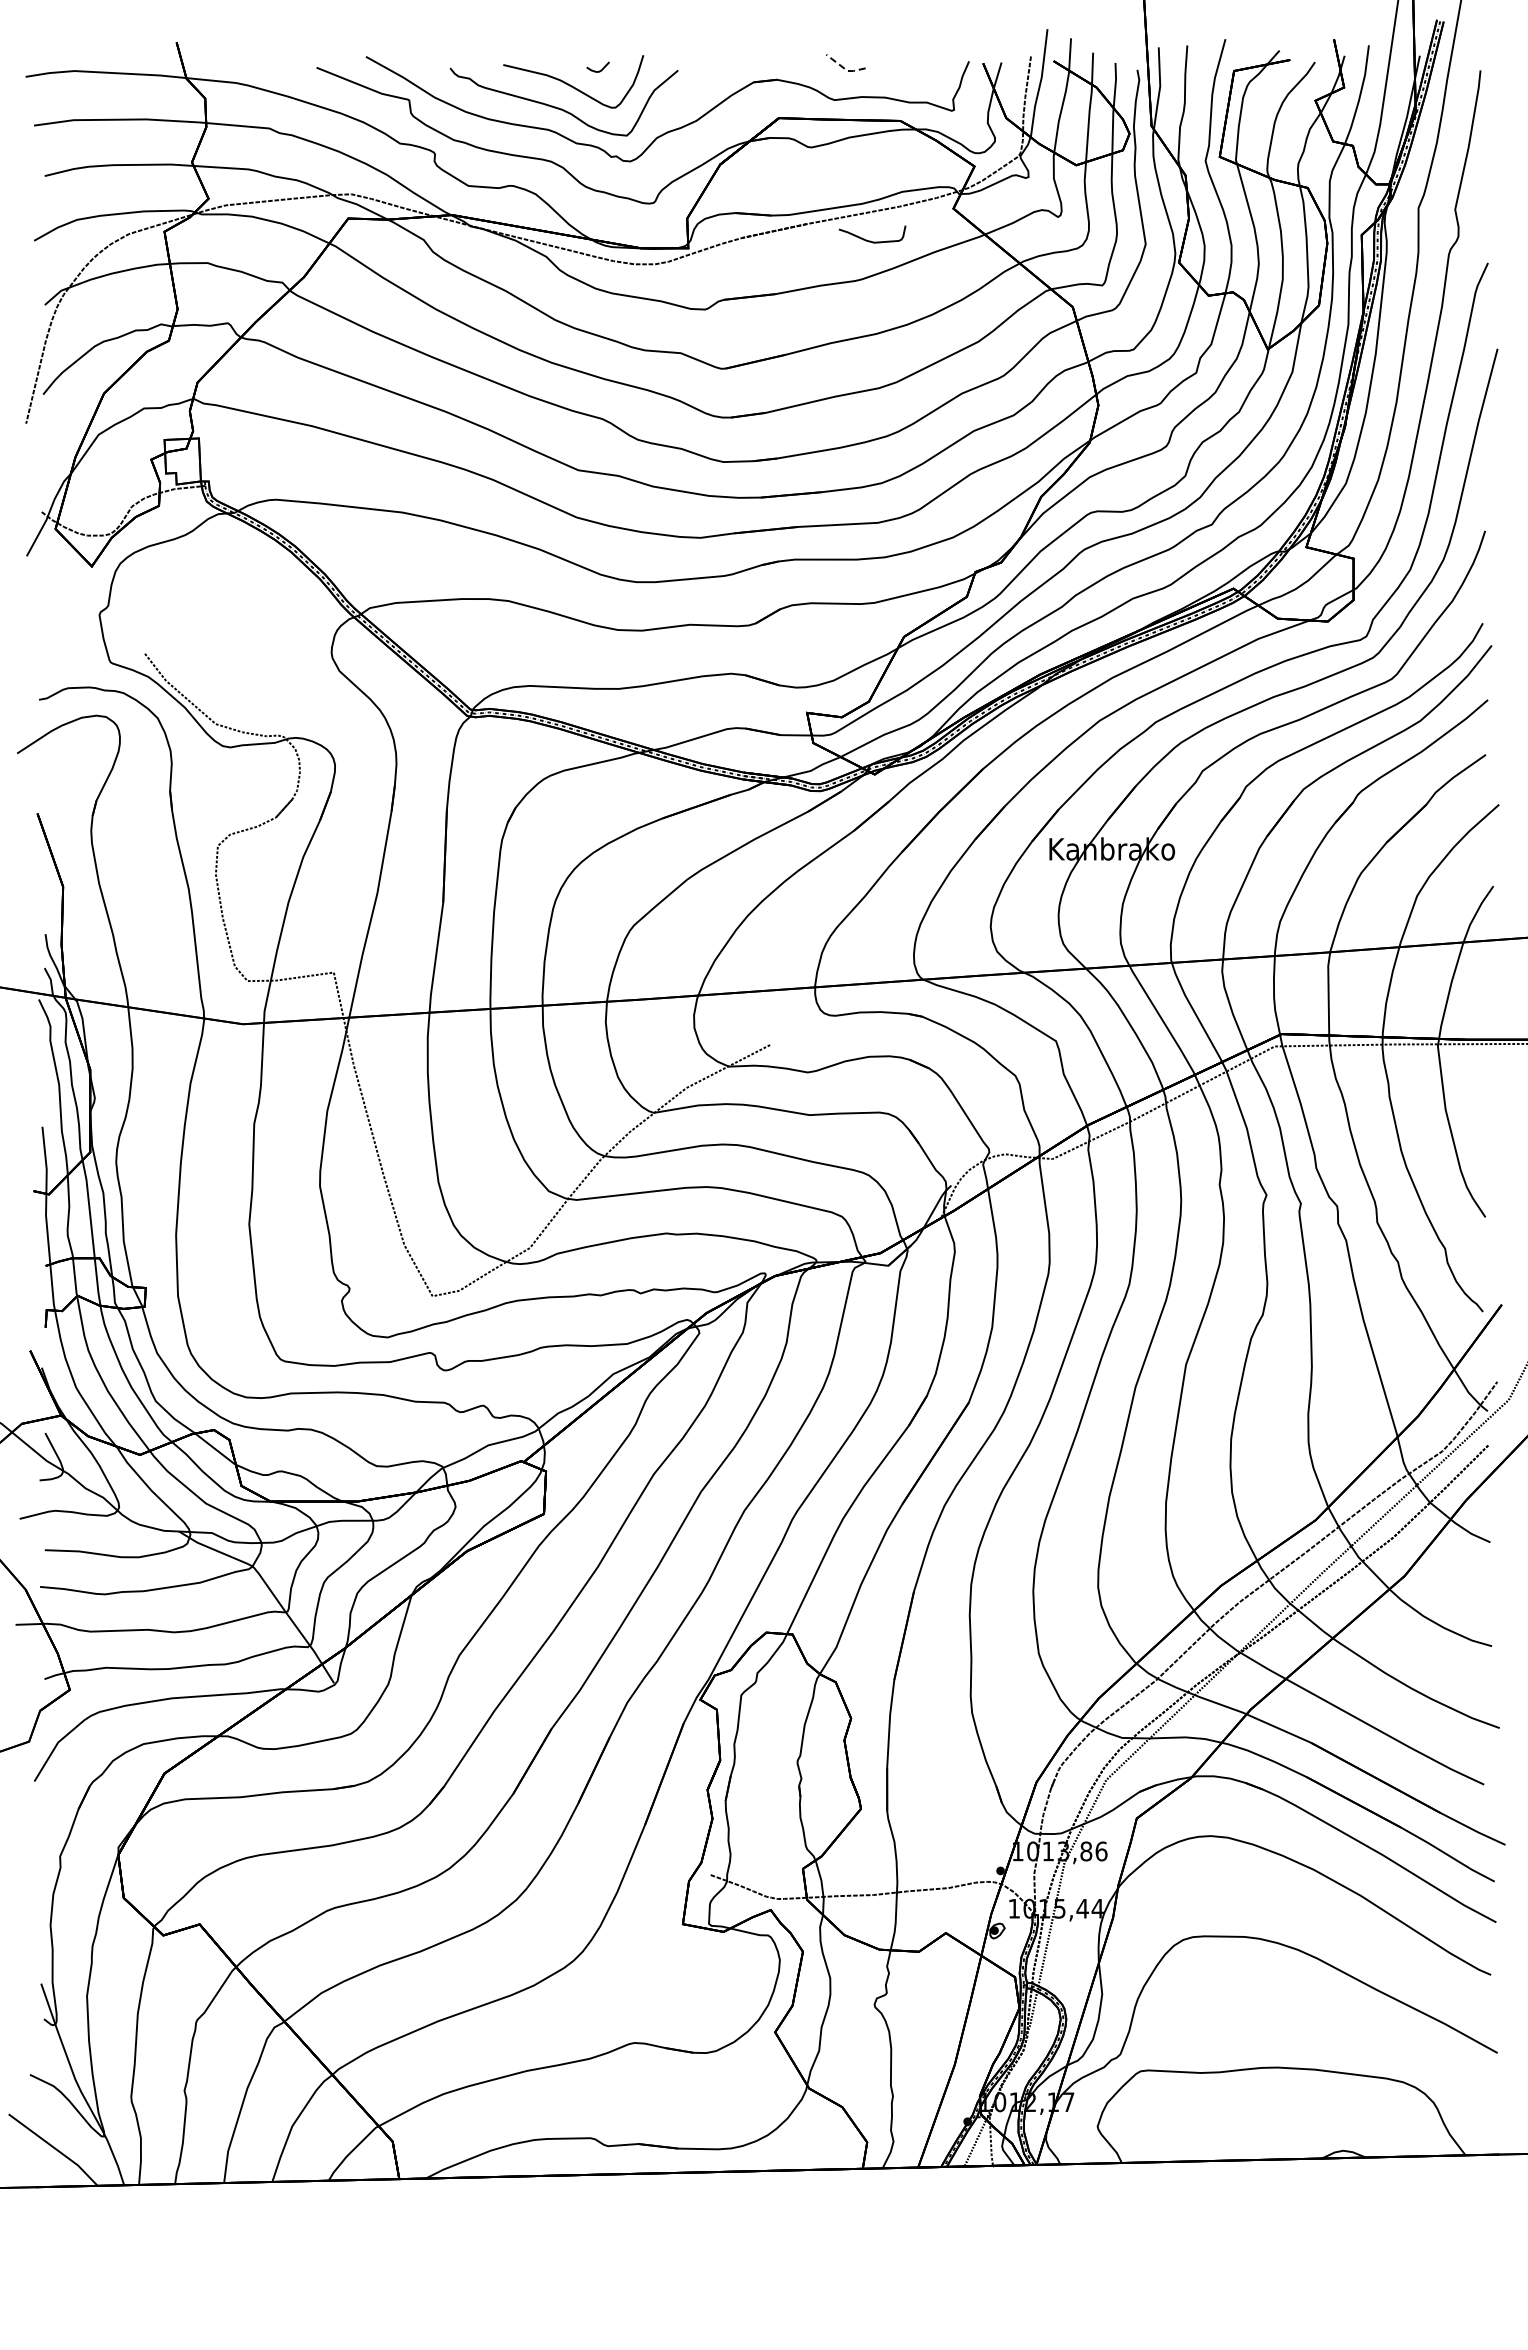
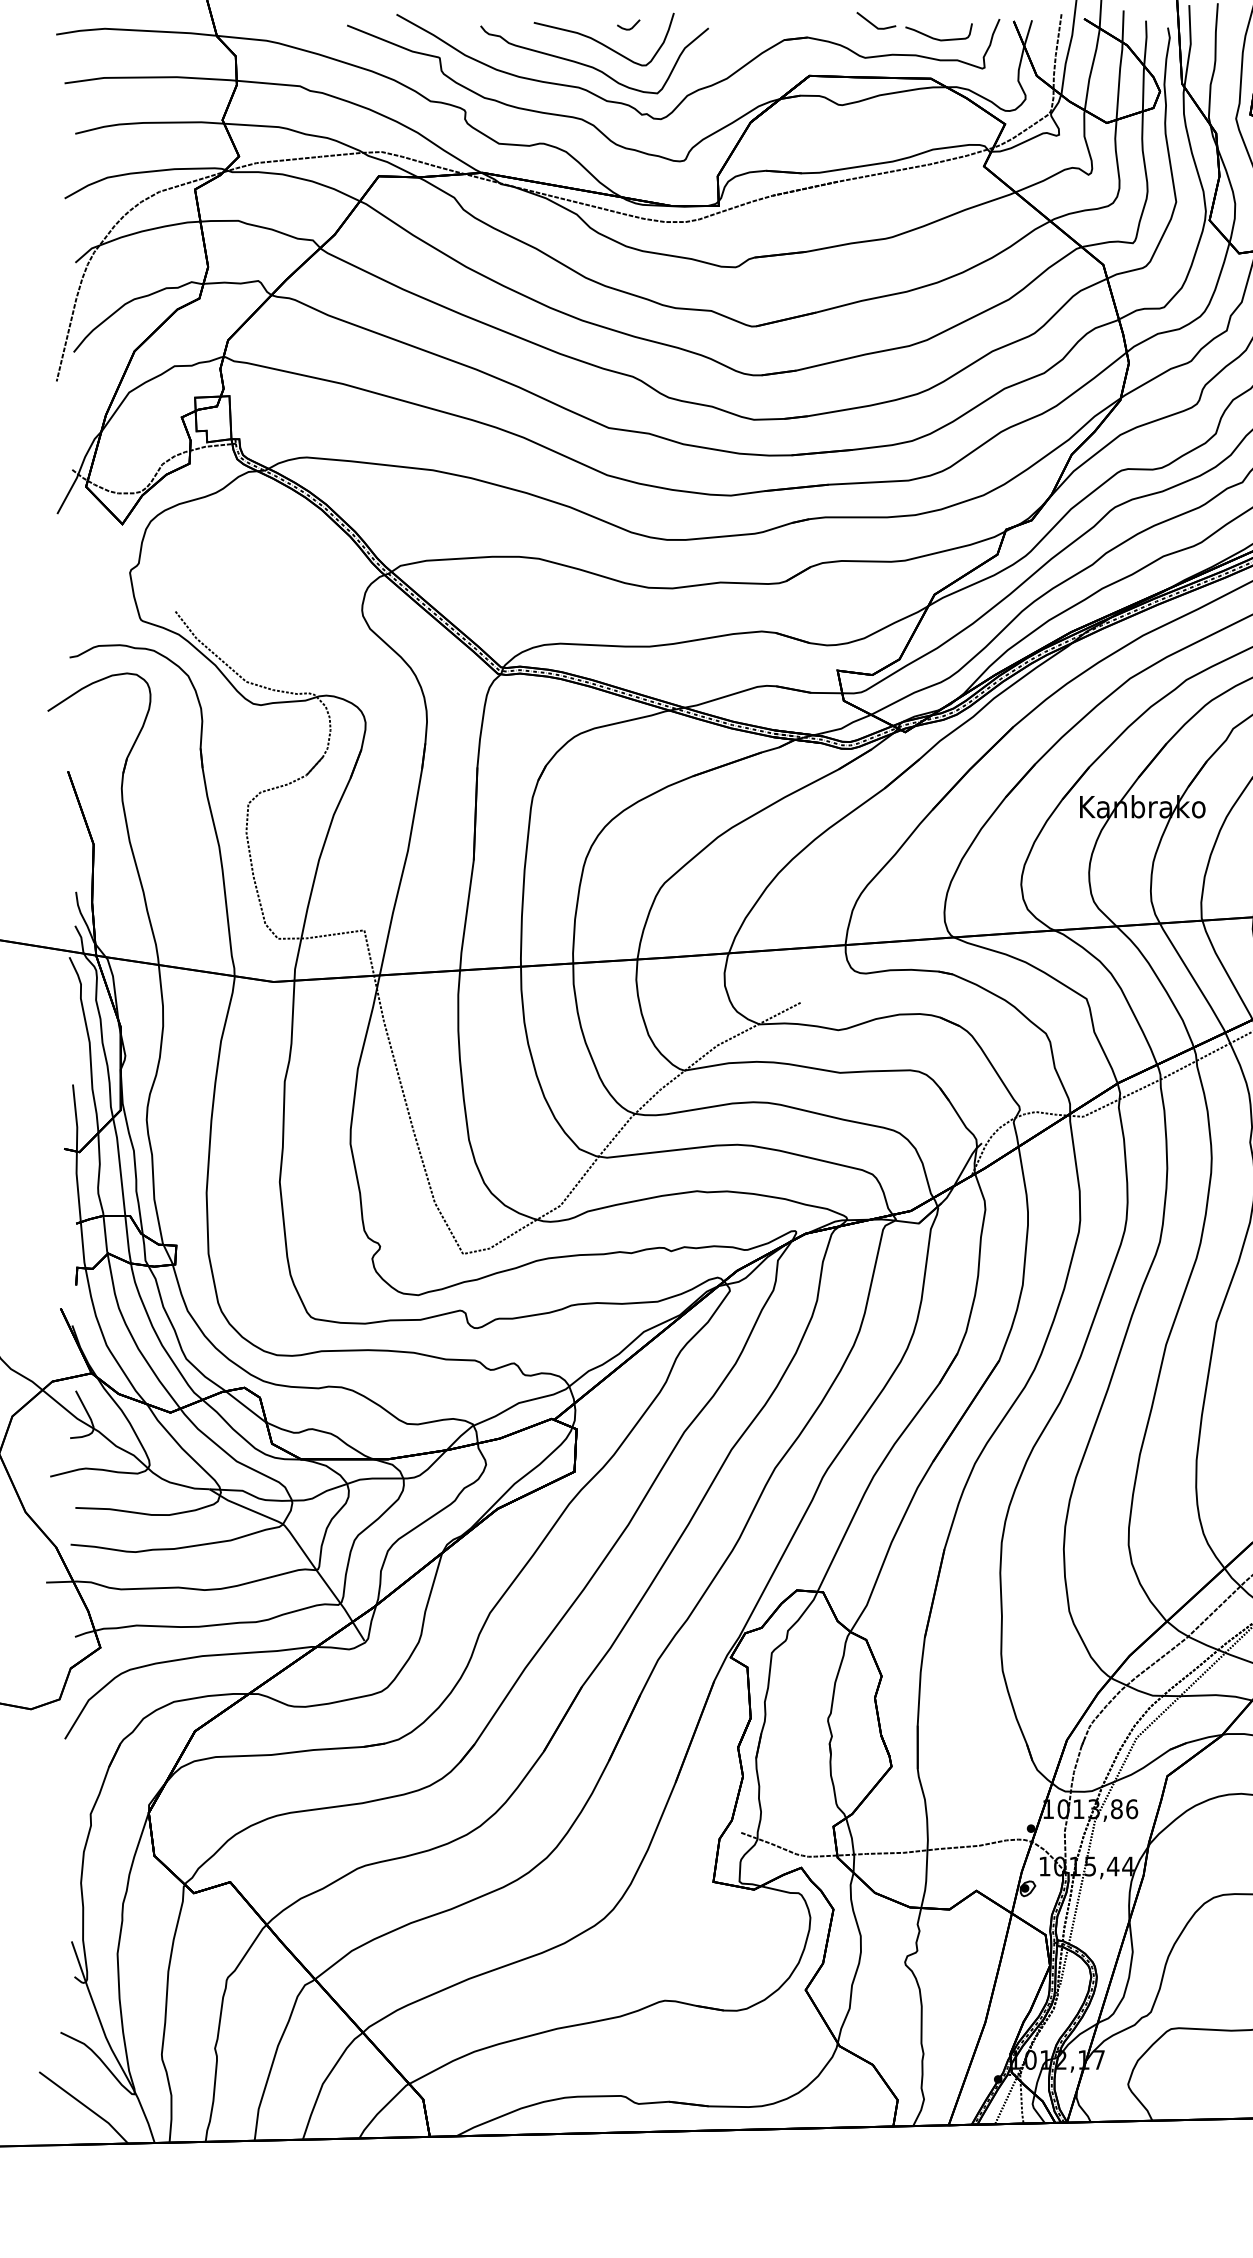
line: (845, 69) -> (876, 27), dashed -> solid
curve: (870, 240) -> (937, 38), moved

